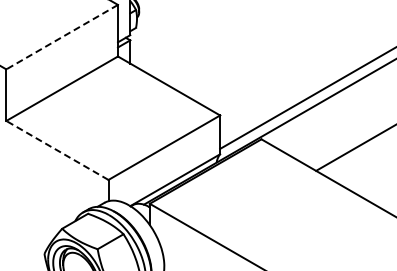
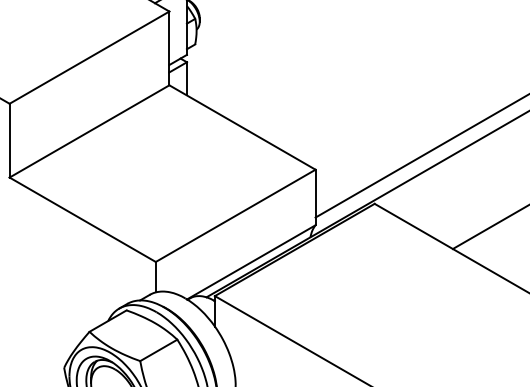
line: (61, 37) -> (88, 58), dashed -> solid
line: (57, 150) -> (82, 219), dashed -> solid

